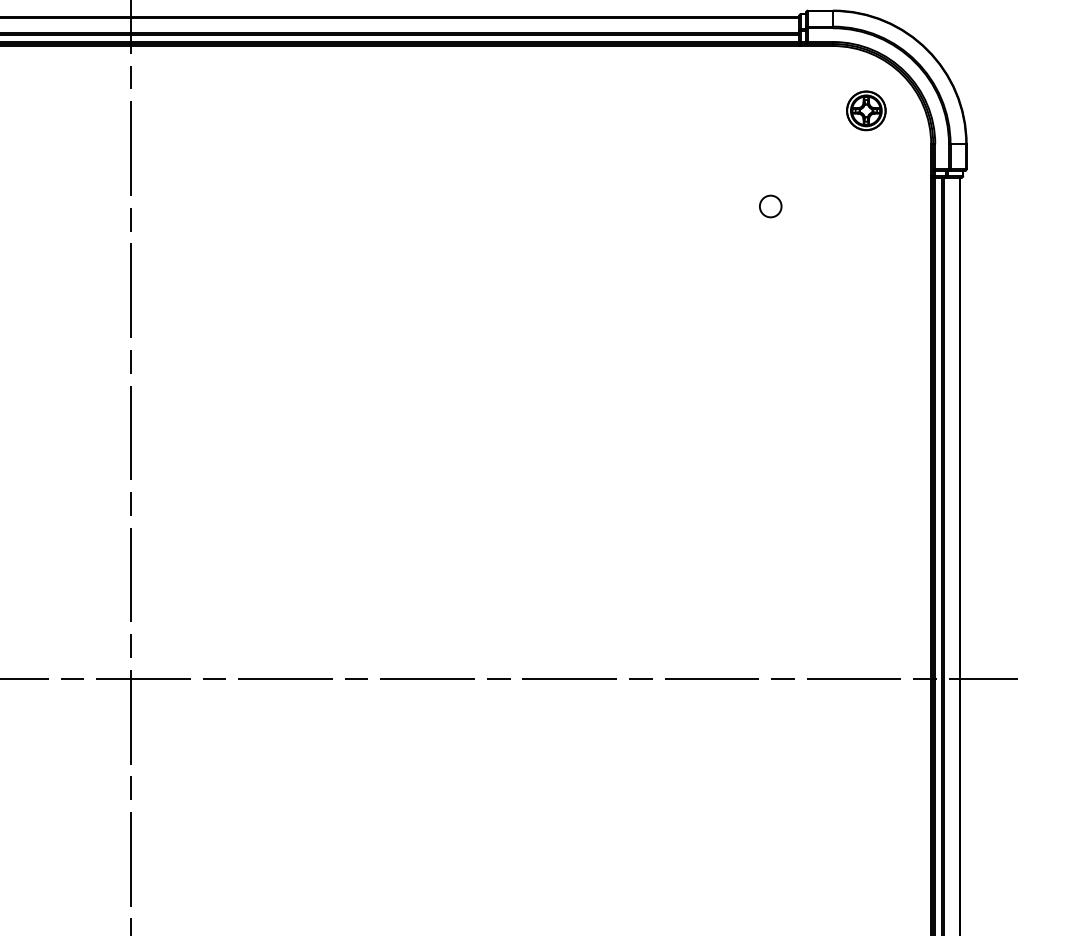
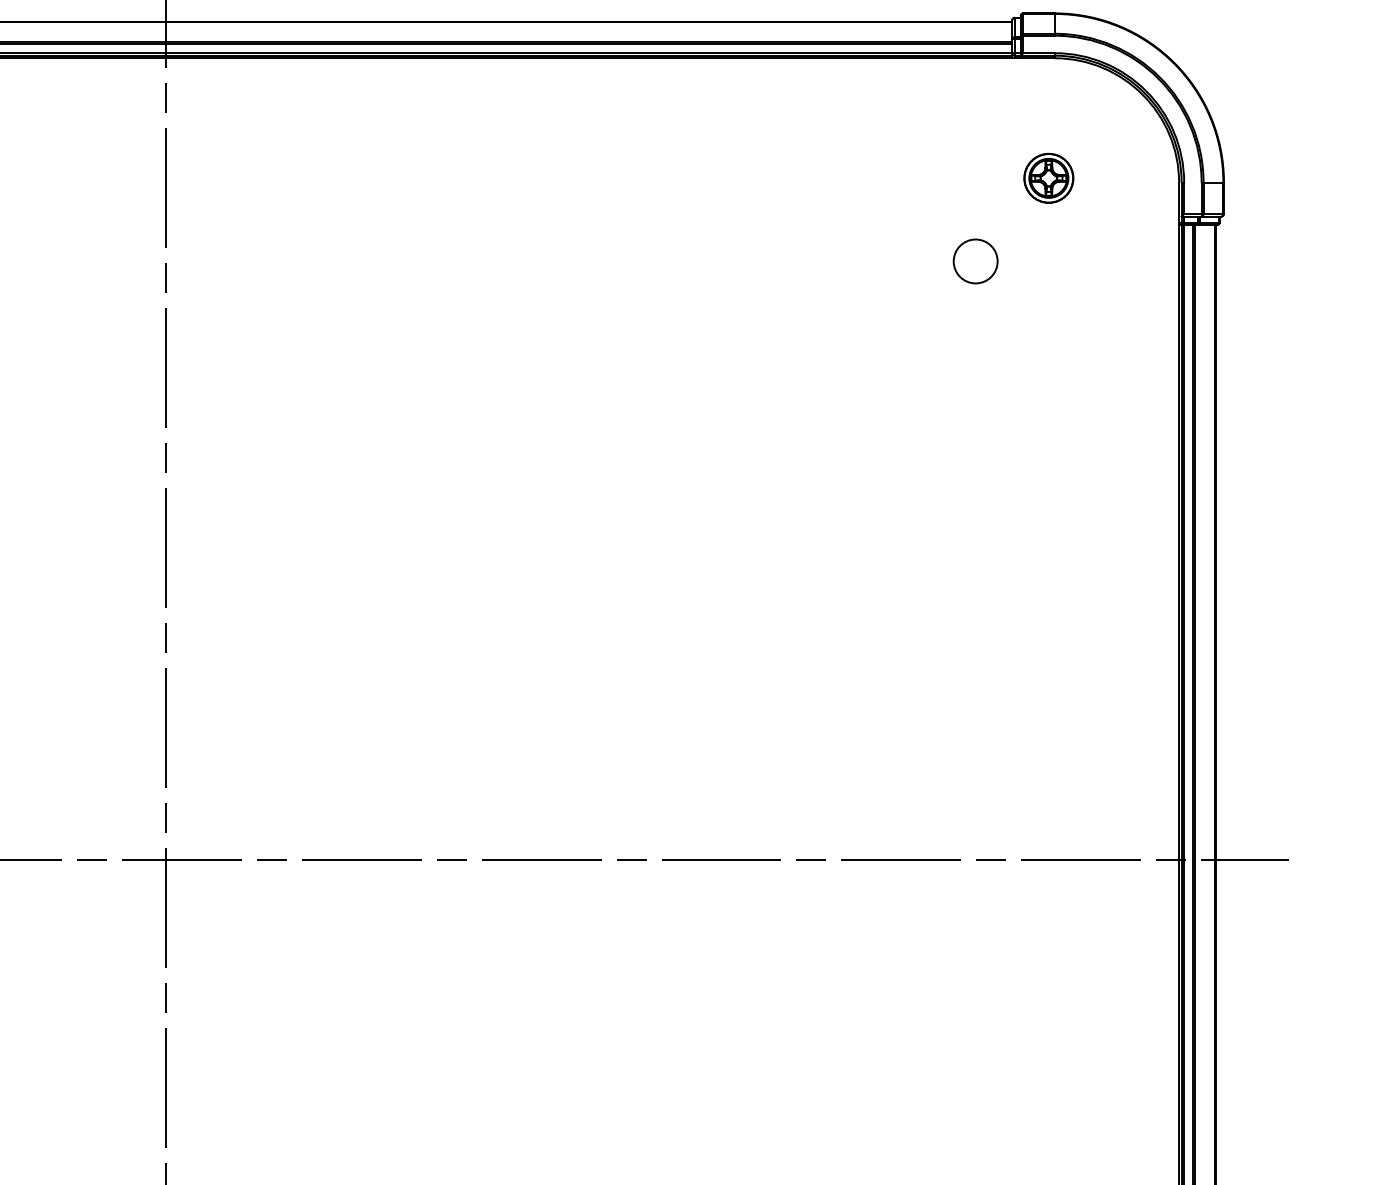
part: (866, 110) -> (1049, 177), moved
circle: (770, 206) -> (975, 261), size x1.6

